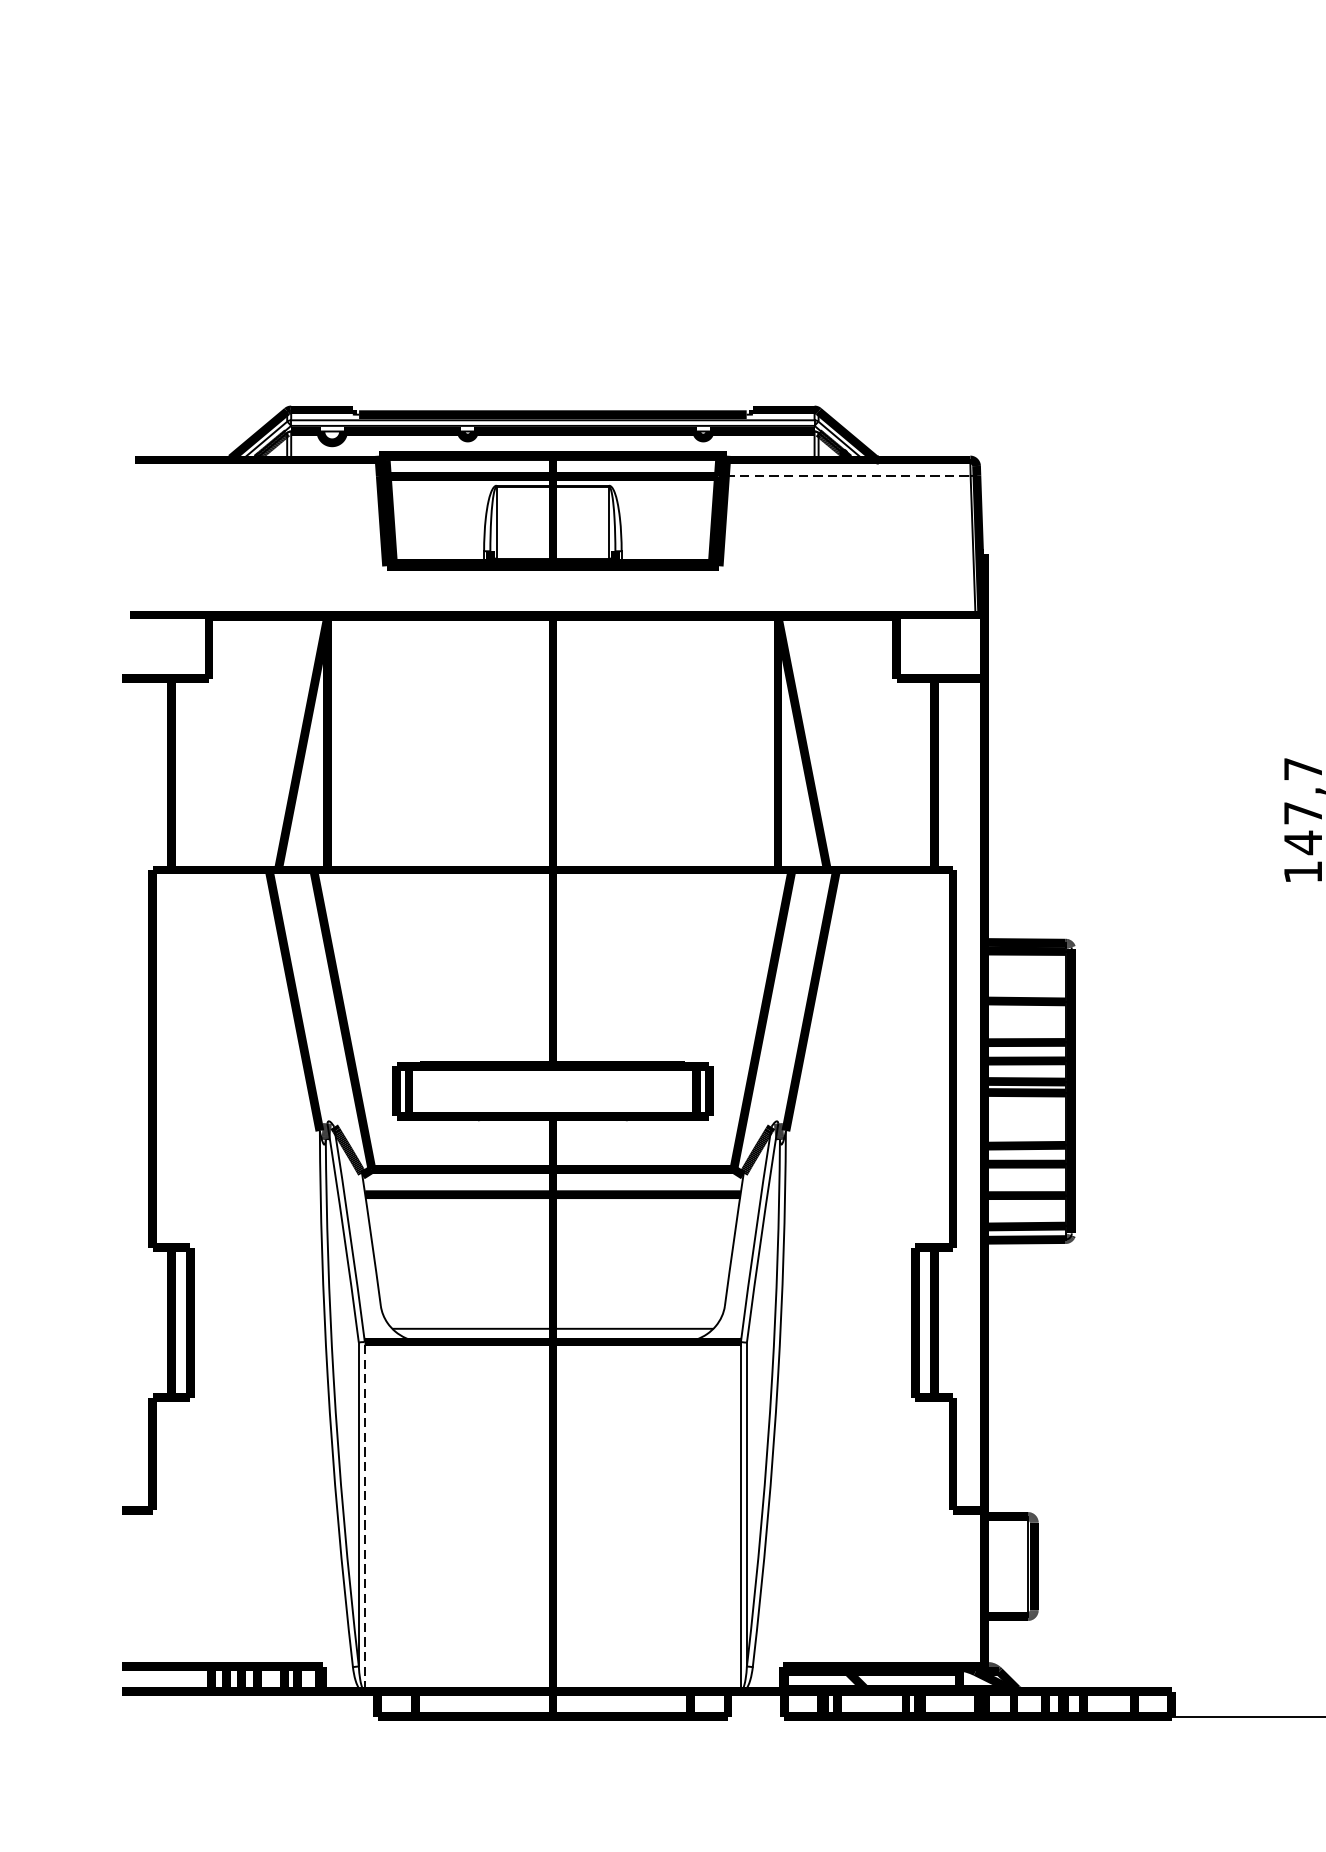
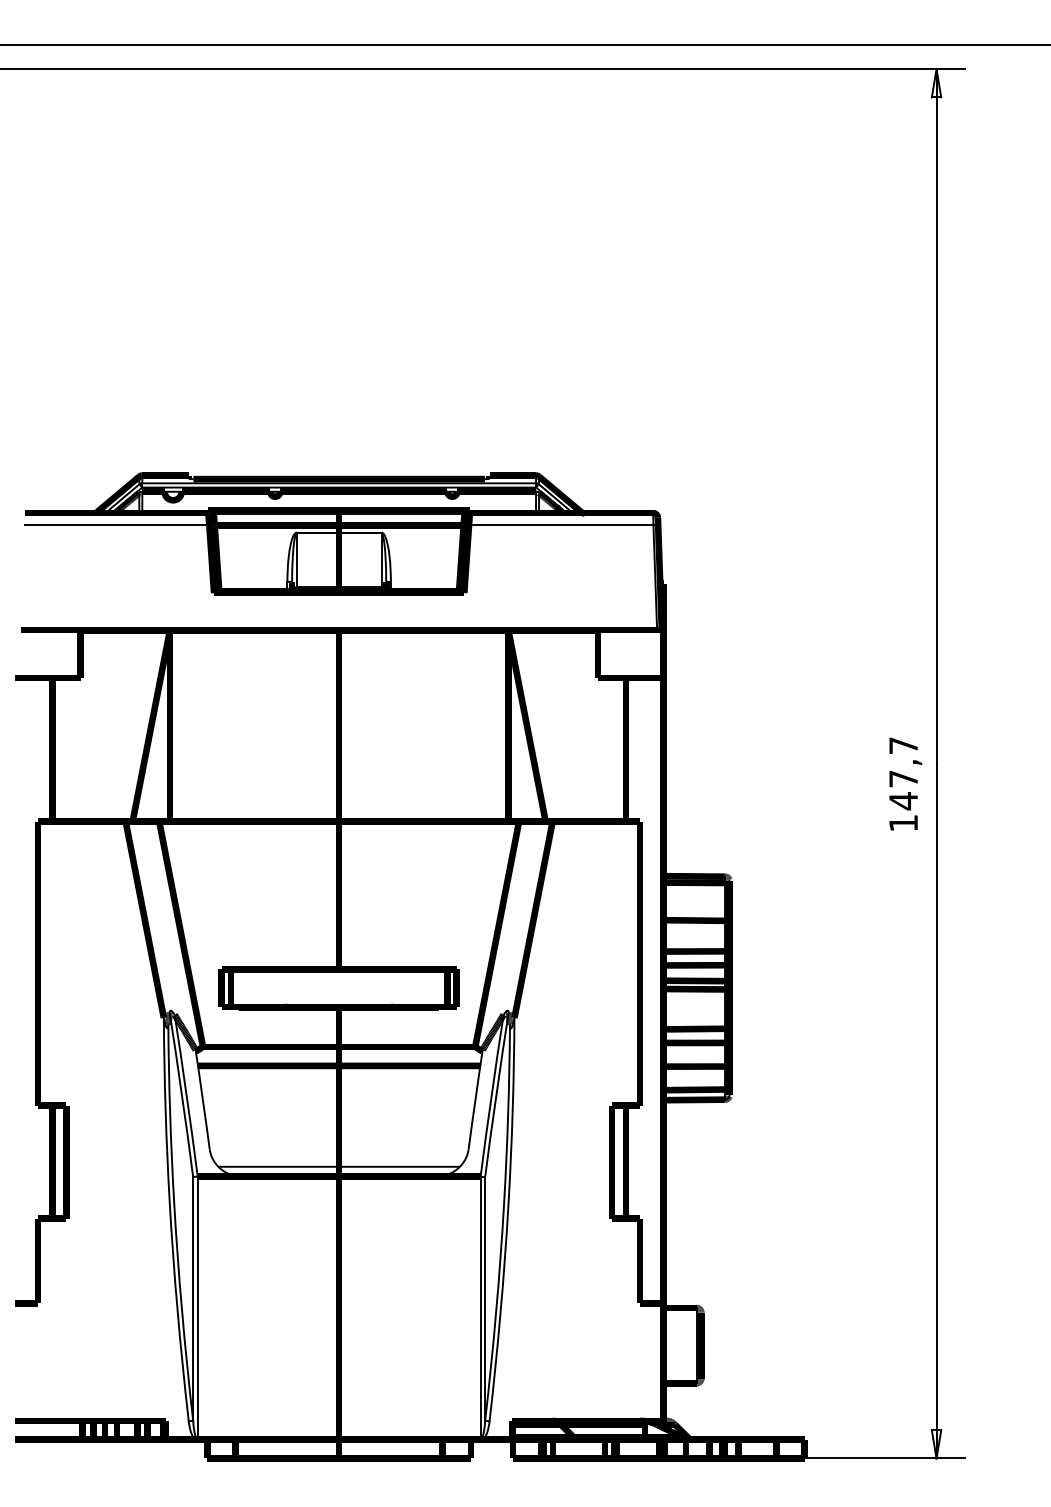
line: (256, 476) -> (116, 525), added
line: (848, 476) -> (561, 525), dashed -> solid
line: (364, 1515) -> (197, 1307), dashed -> solid

